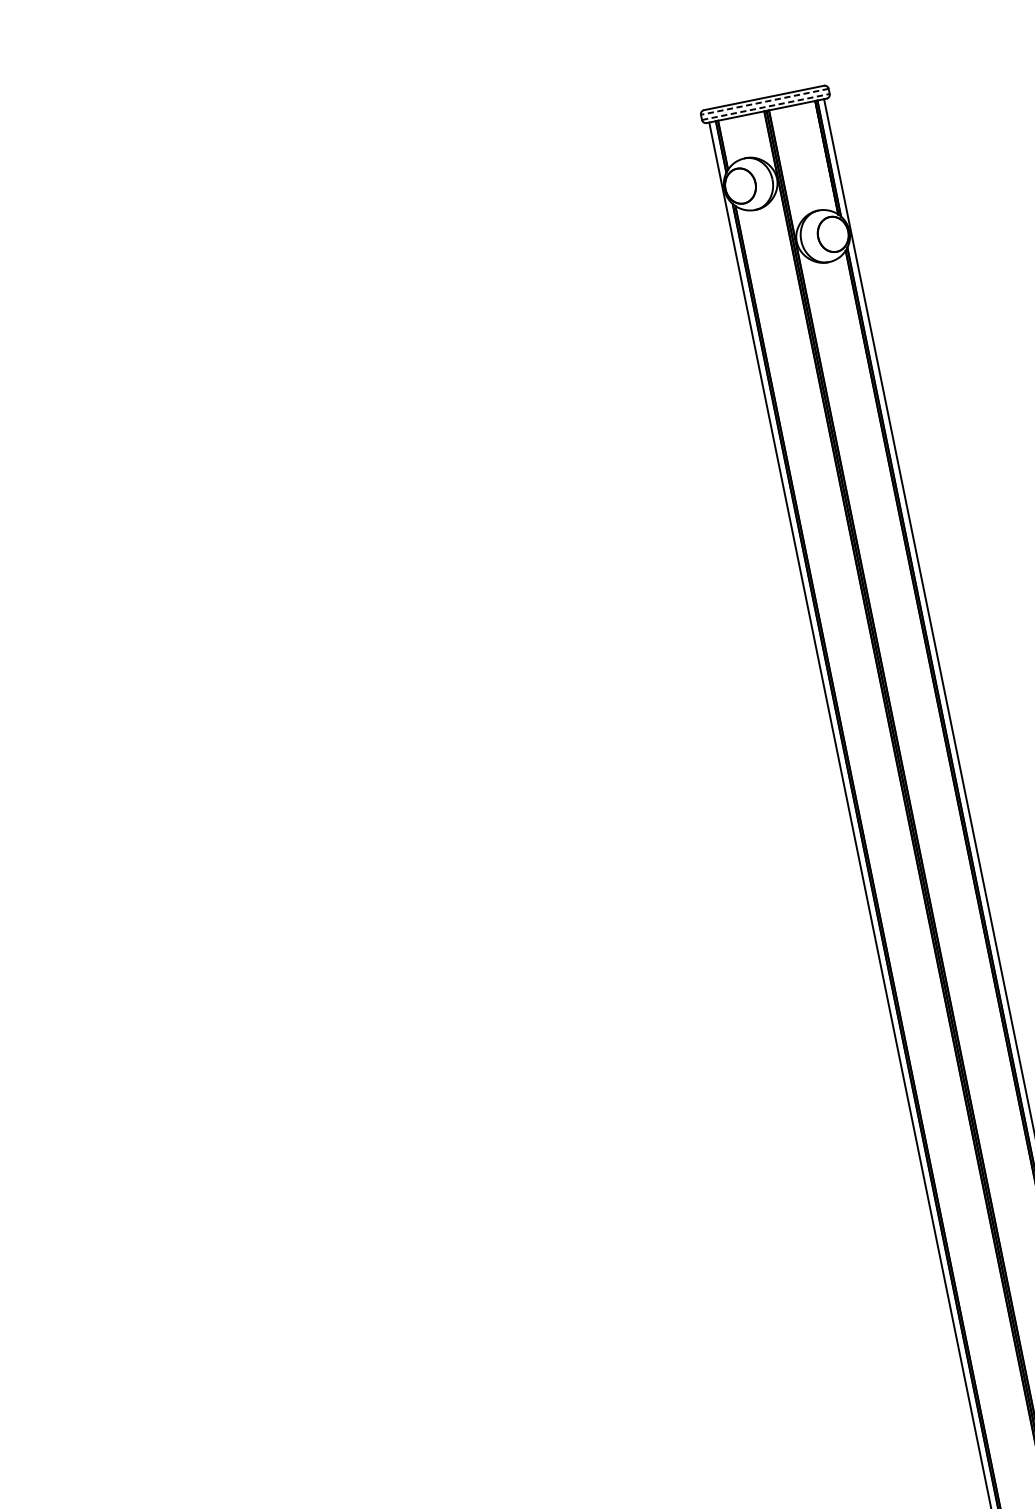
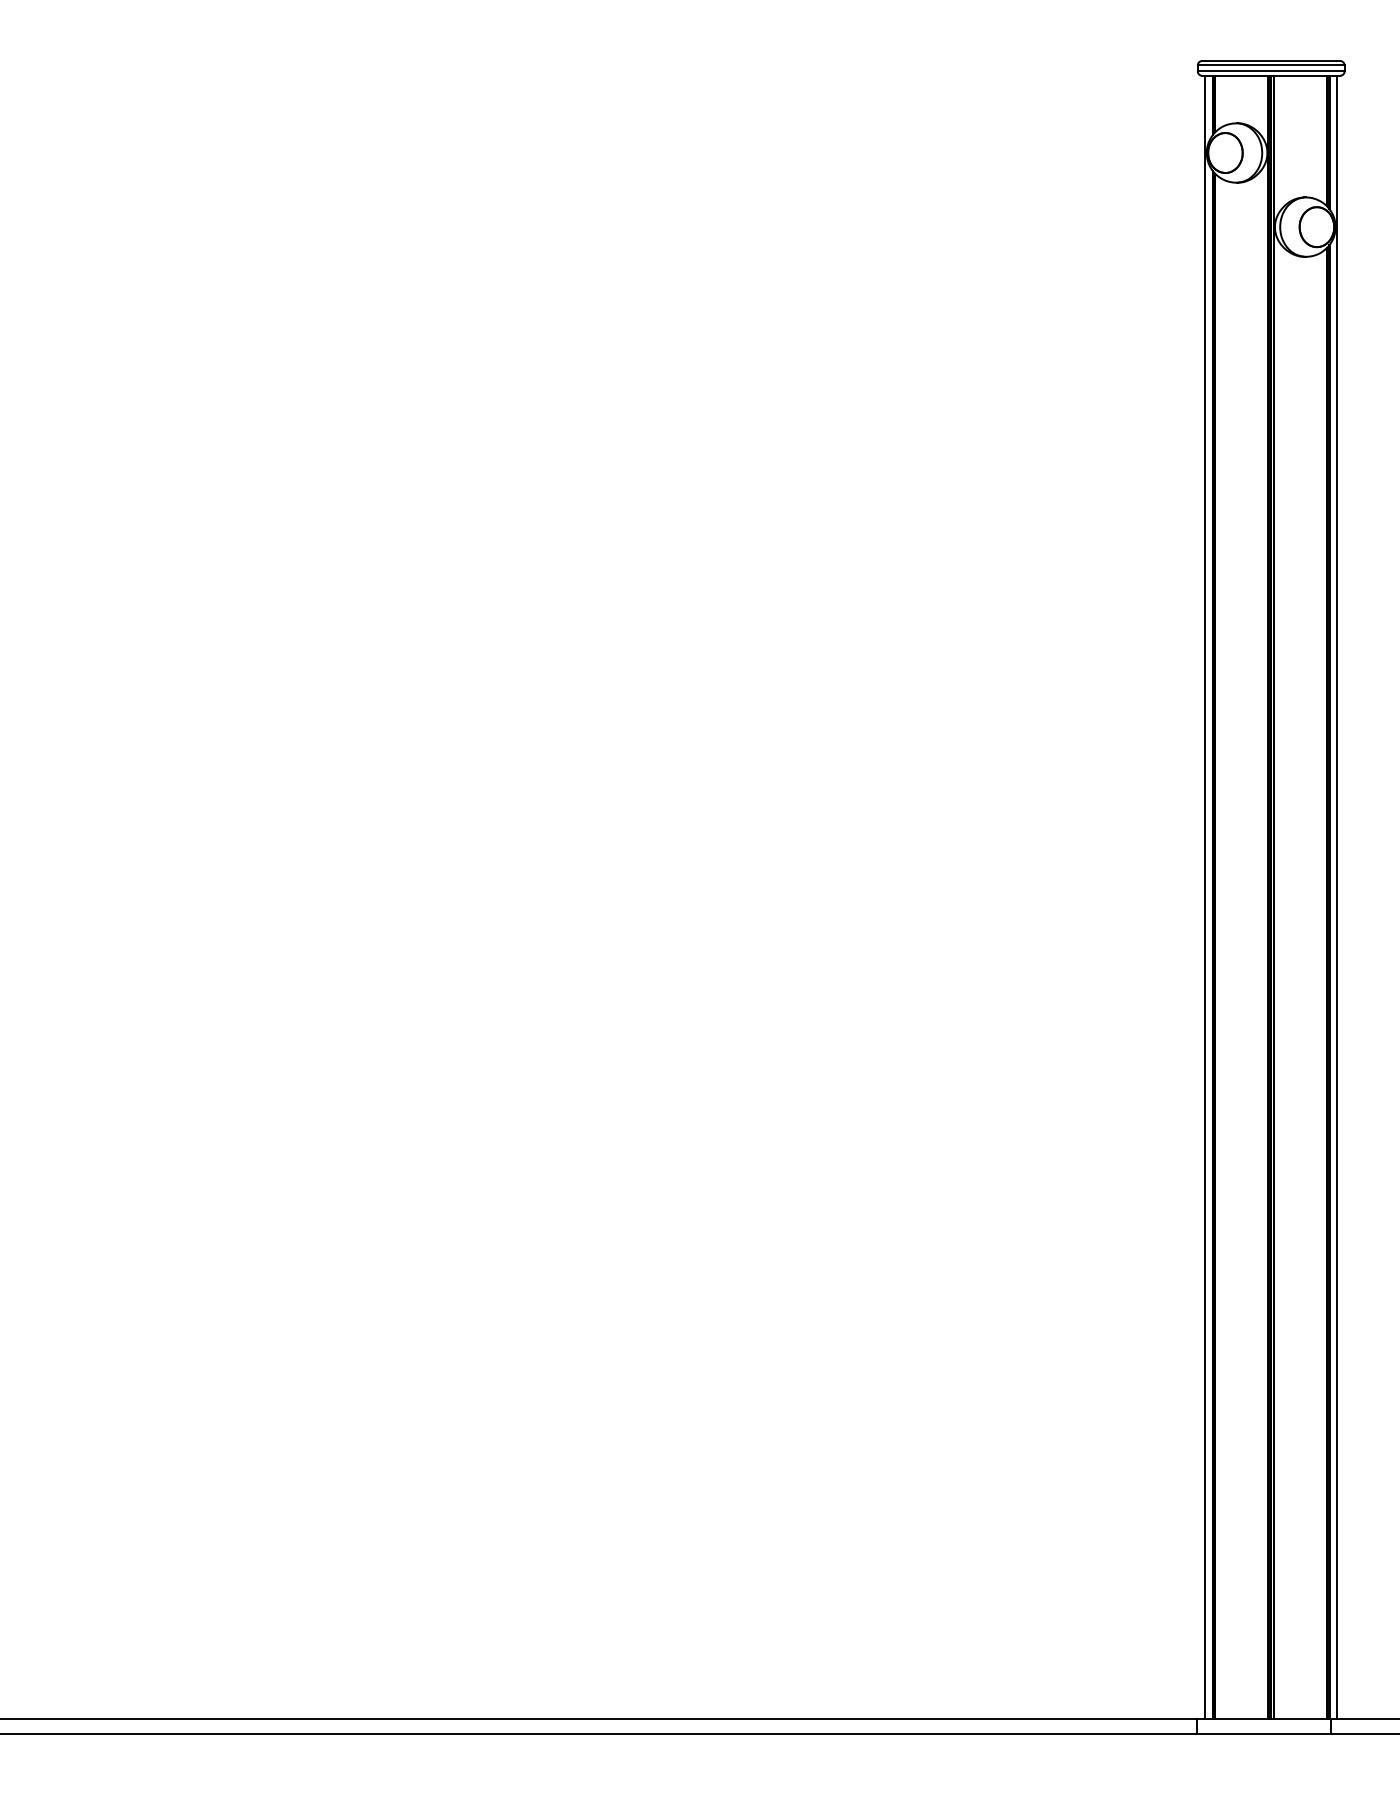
line: (764, 102) -> (1270, 65), dashed -> solid
line: (766, 107) -> (1271, 71), dashed -> solid

